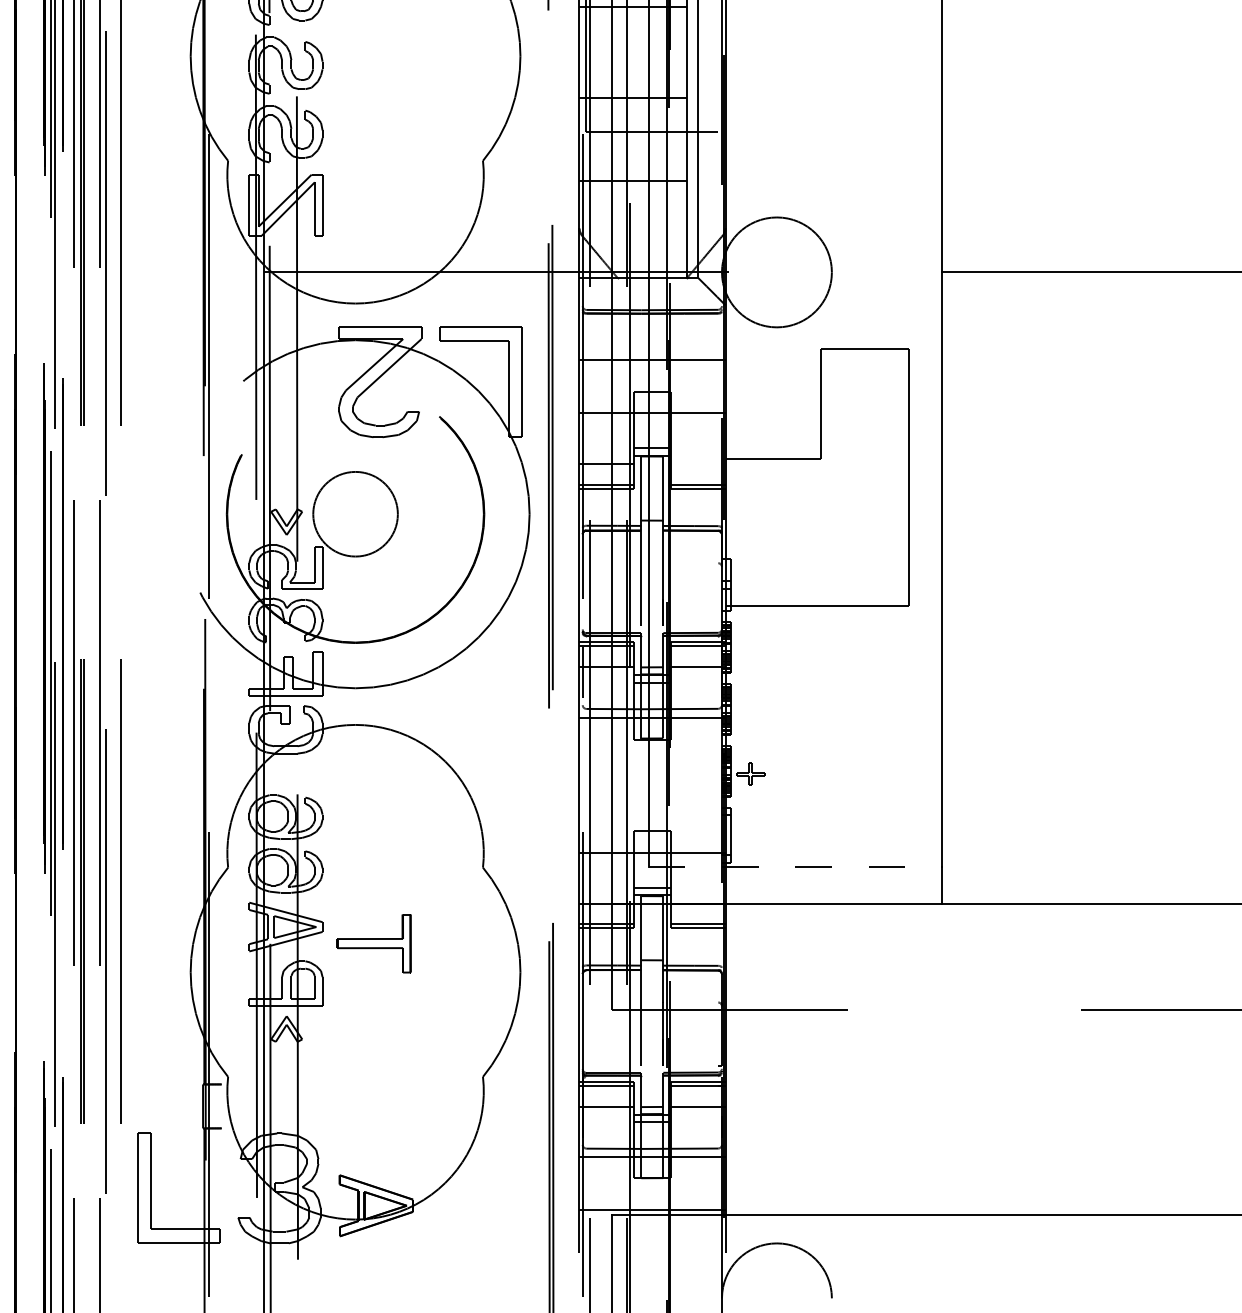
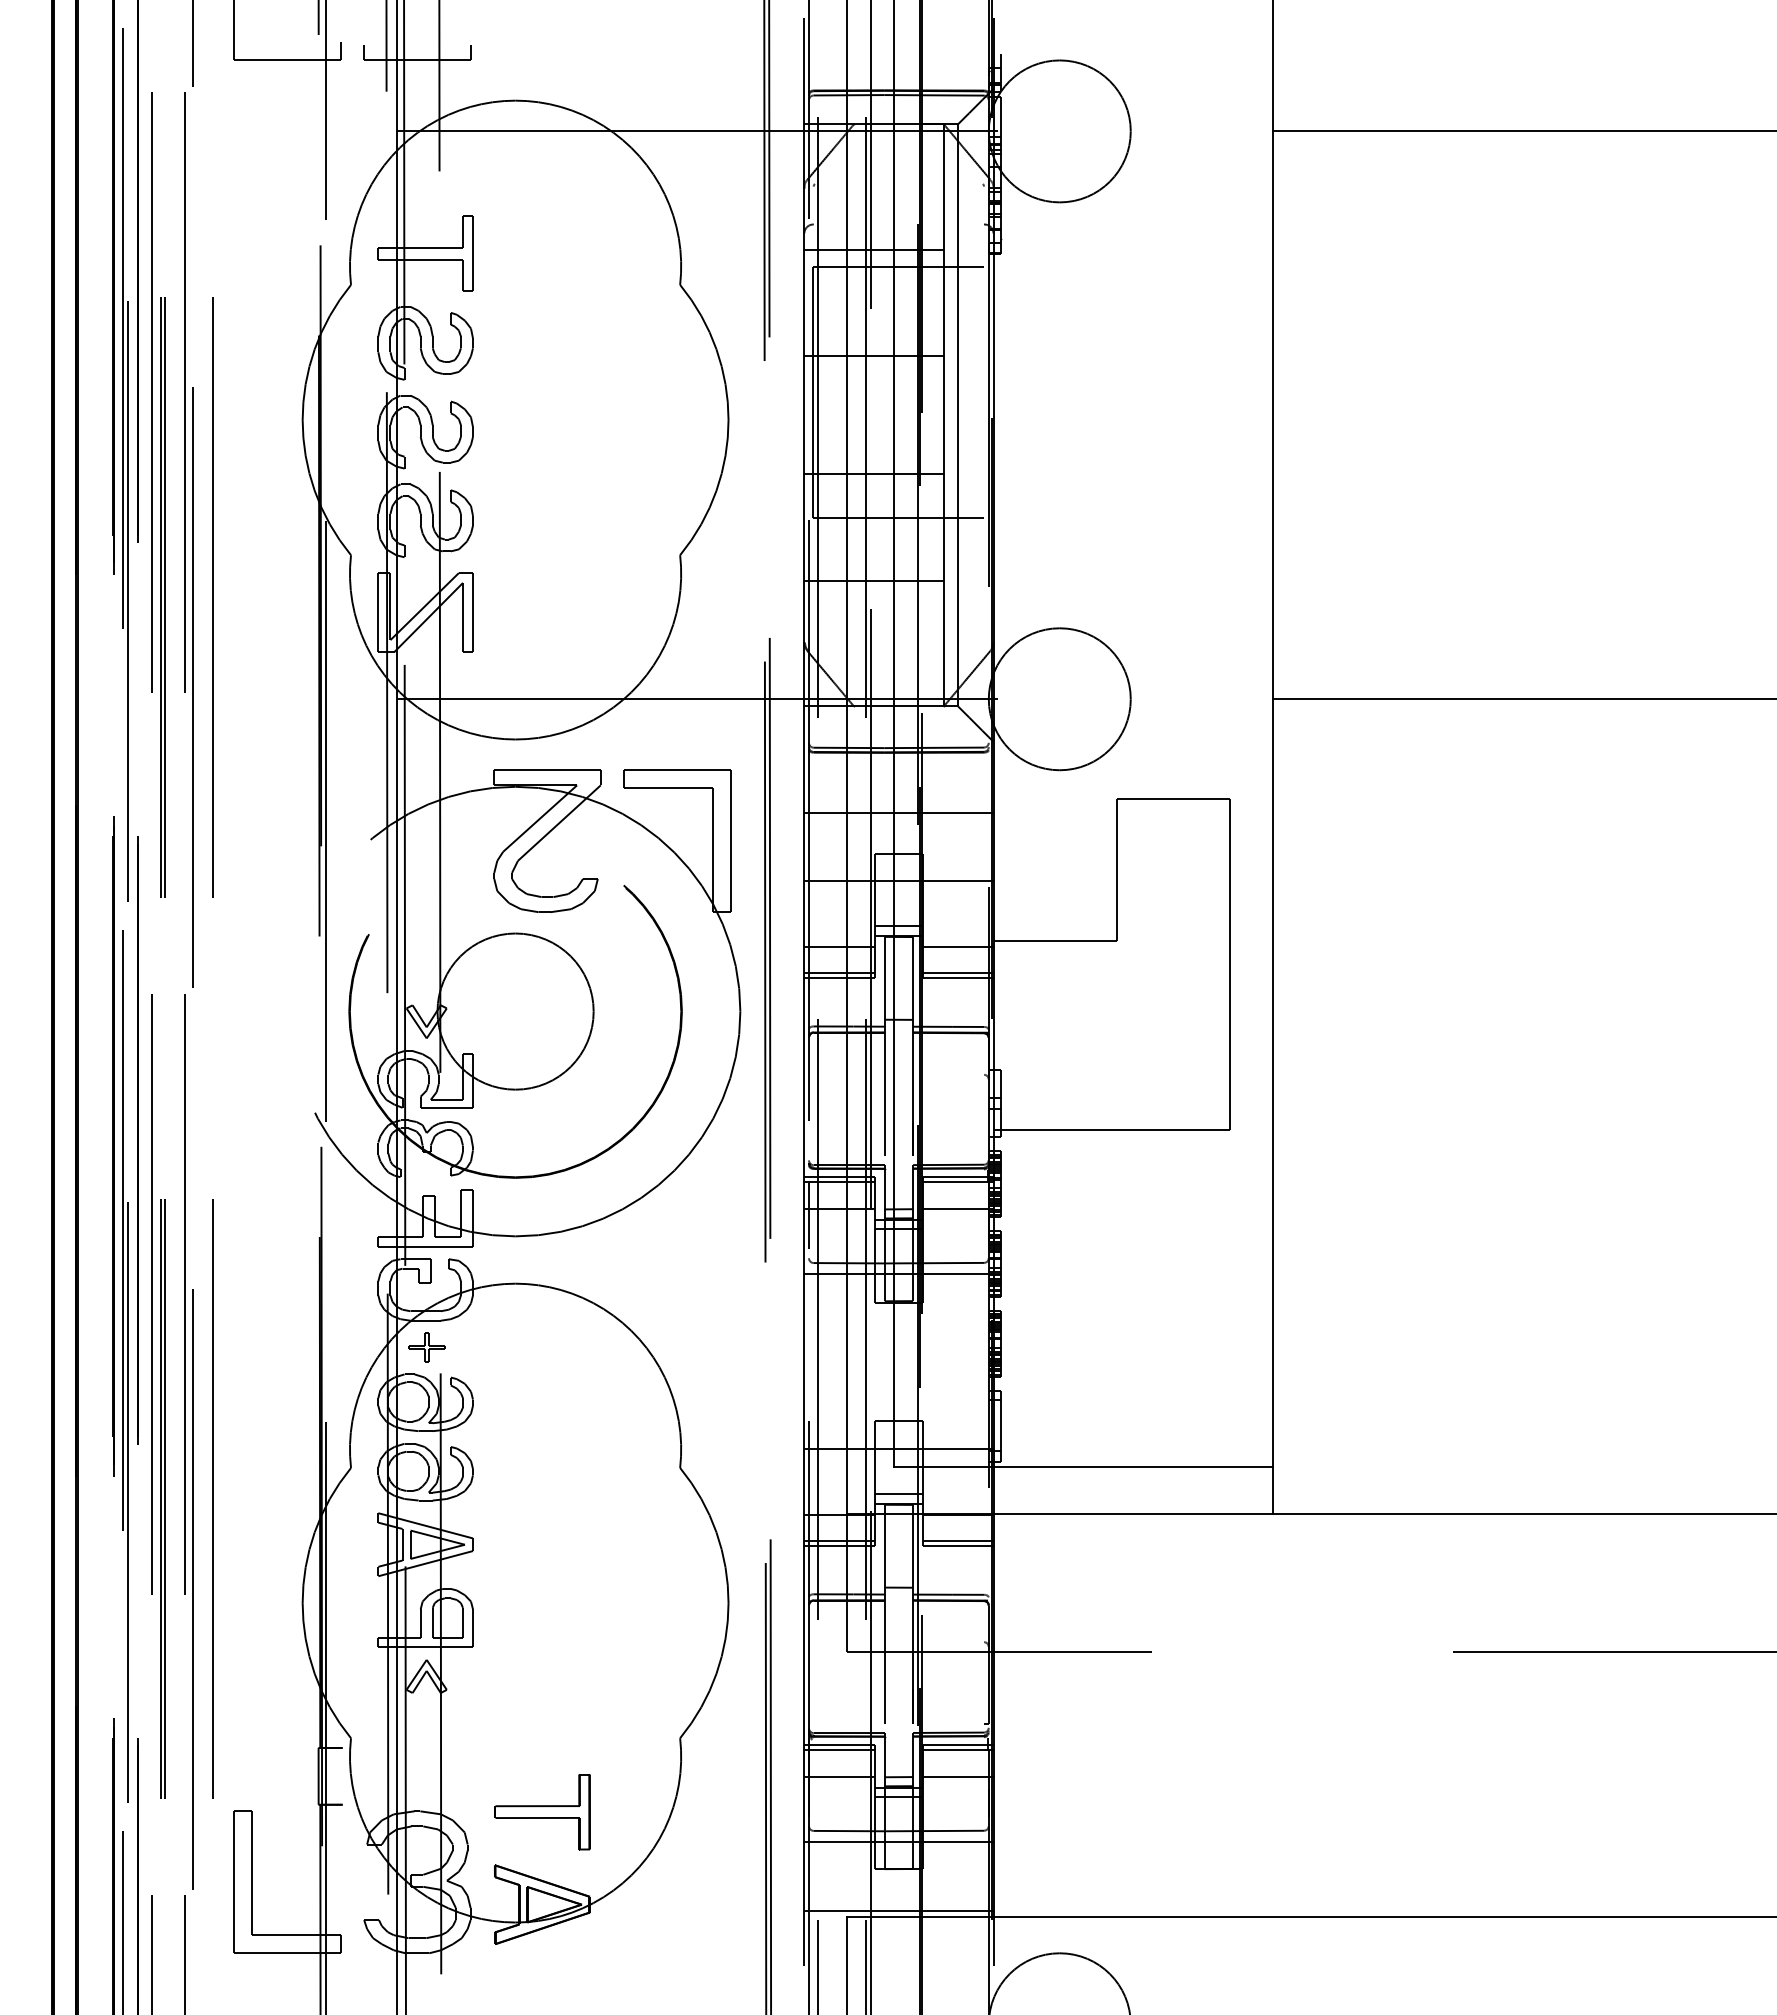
line: (697, 464) -> (957, 947), added
circle: (355, 514) -> (515, 1011), size x1.43
part: (750, 774) -> (426, 1347), moved
line: (795, 867) -> (1083, 1467), dashed -> solid
part: (374, 943) -> (542, 1812), moved

